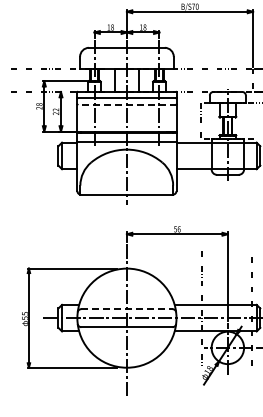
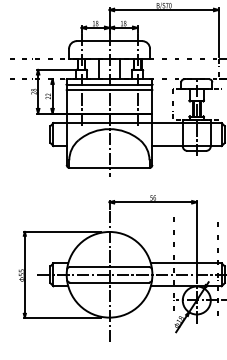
line: (126, 104) -> (109, 90), dashed -> solid
line: (126, 309) -> (109, 267), dashed -> solid

